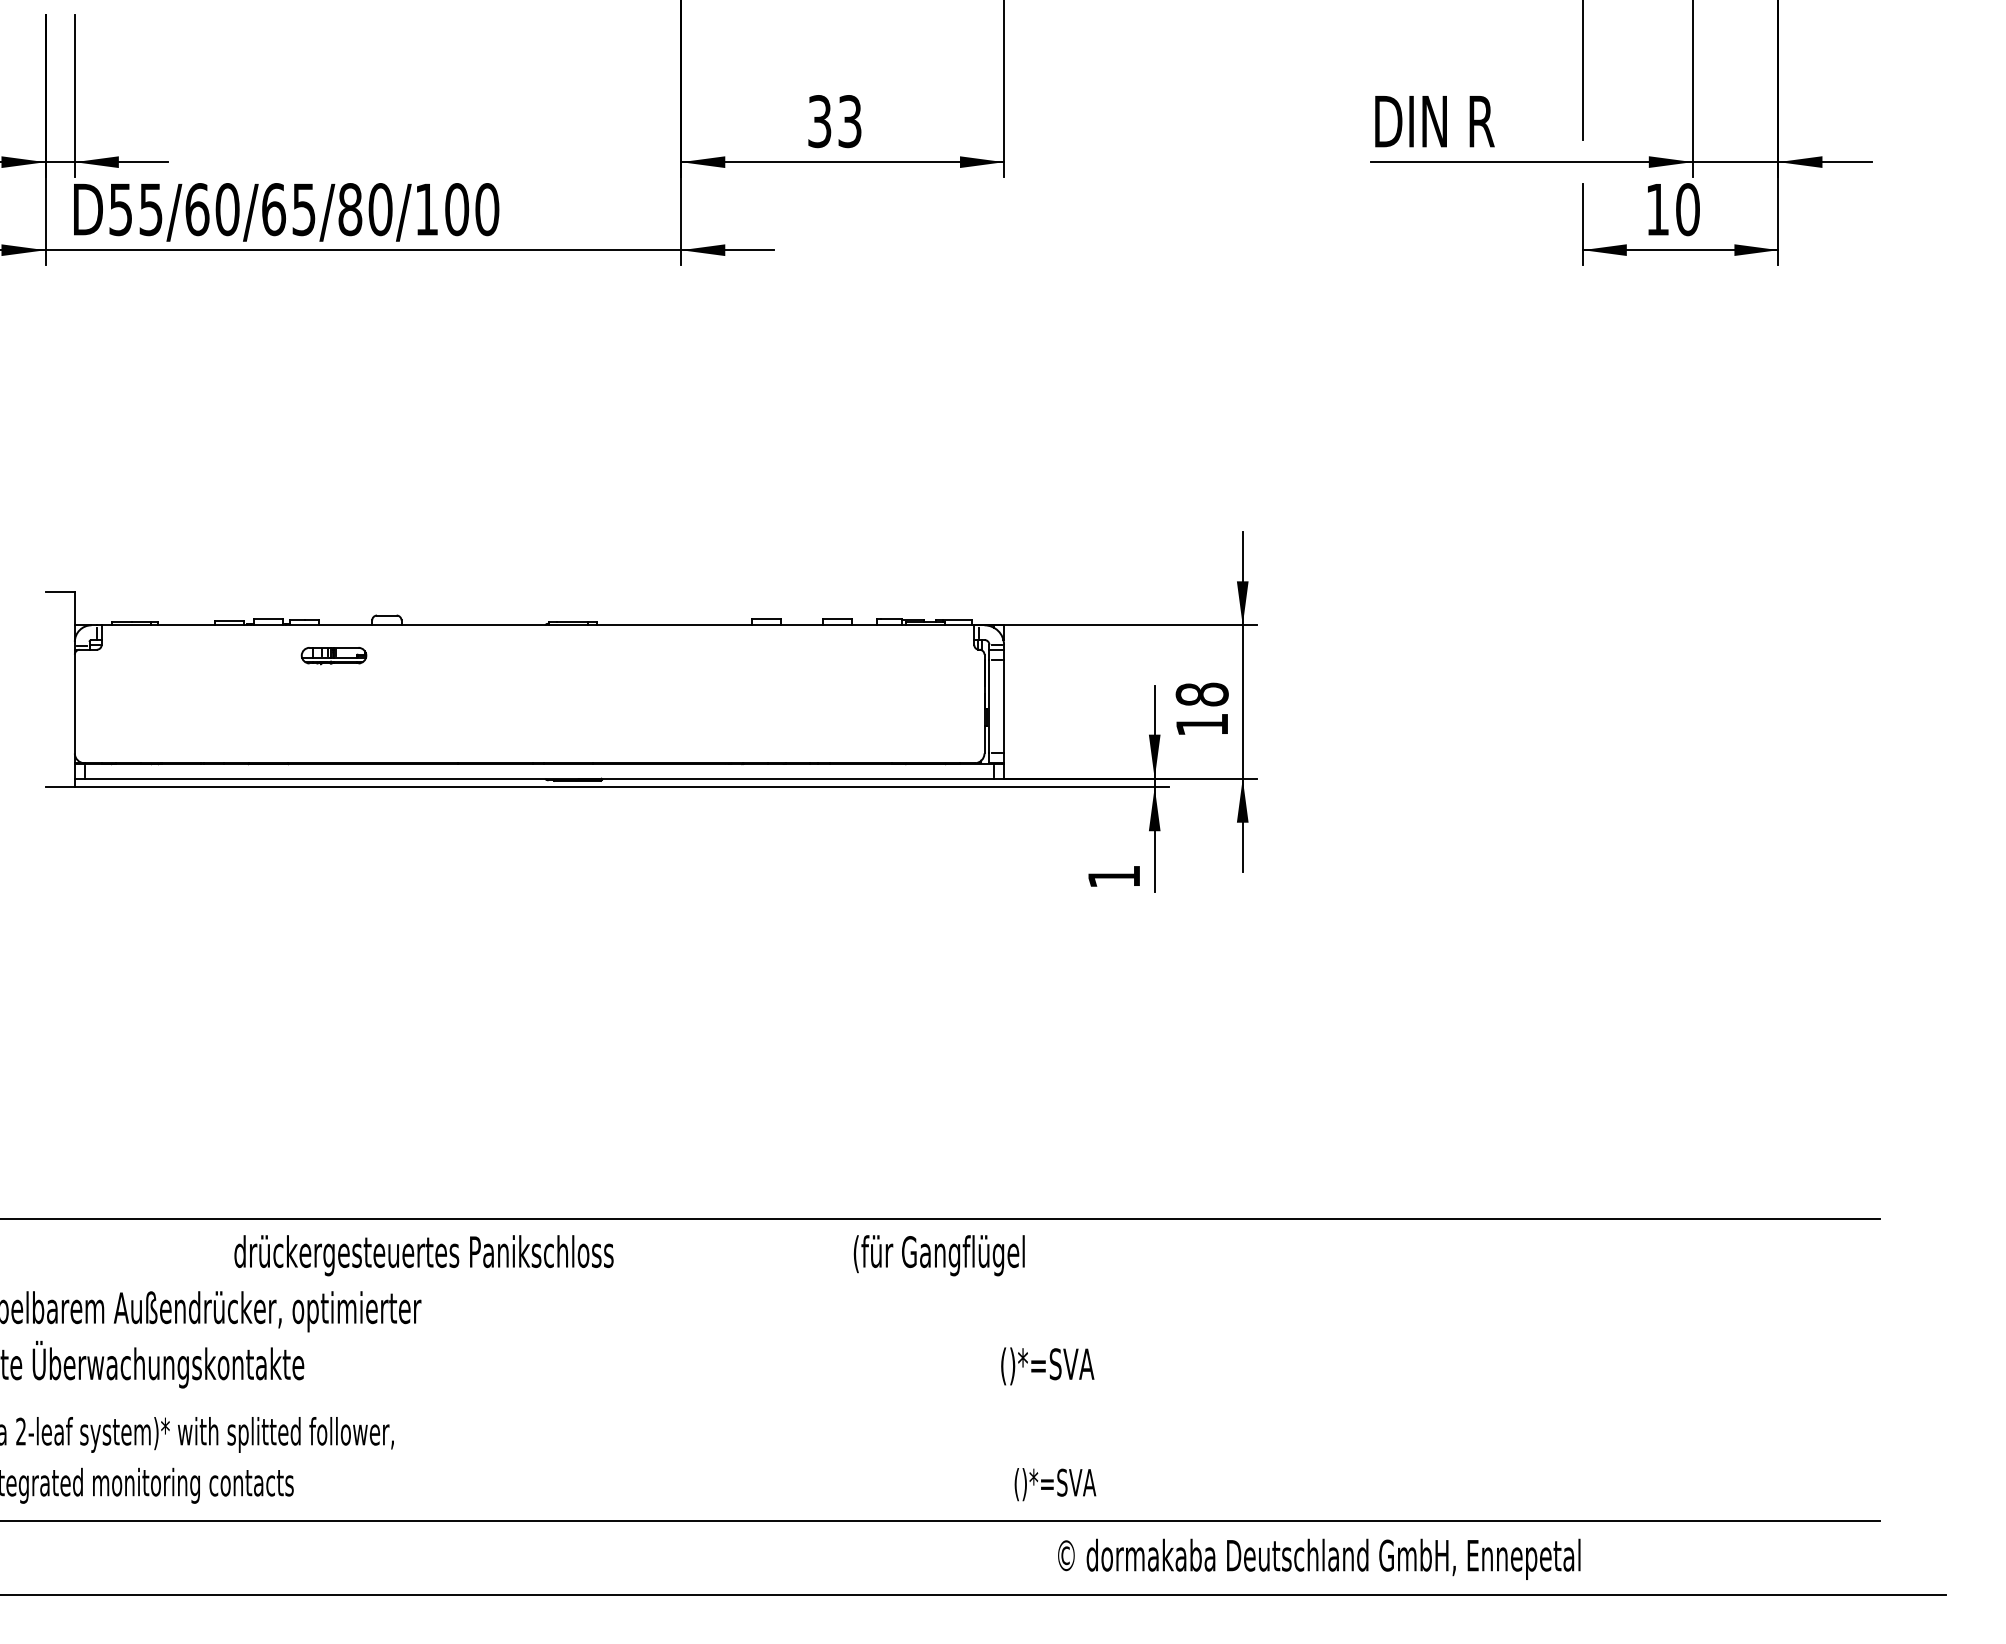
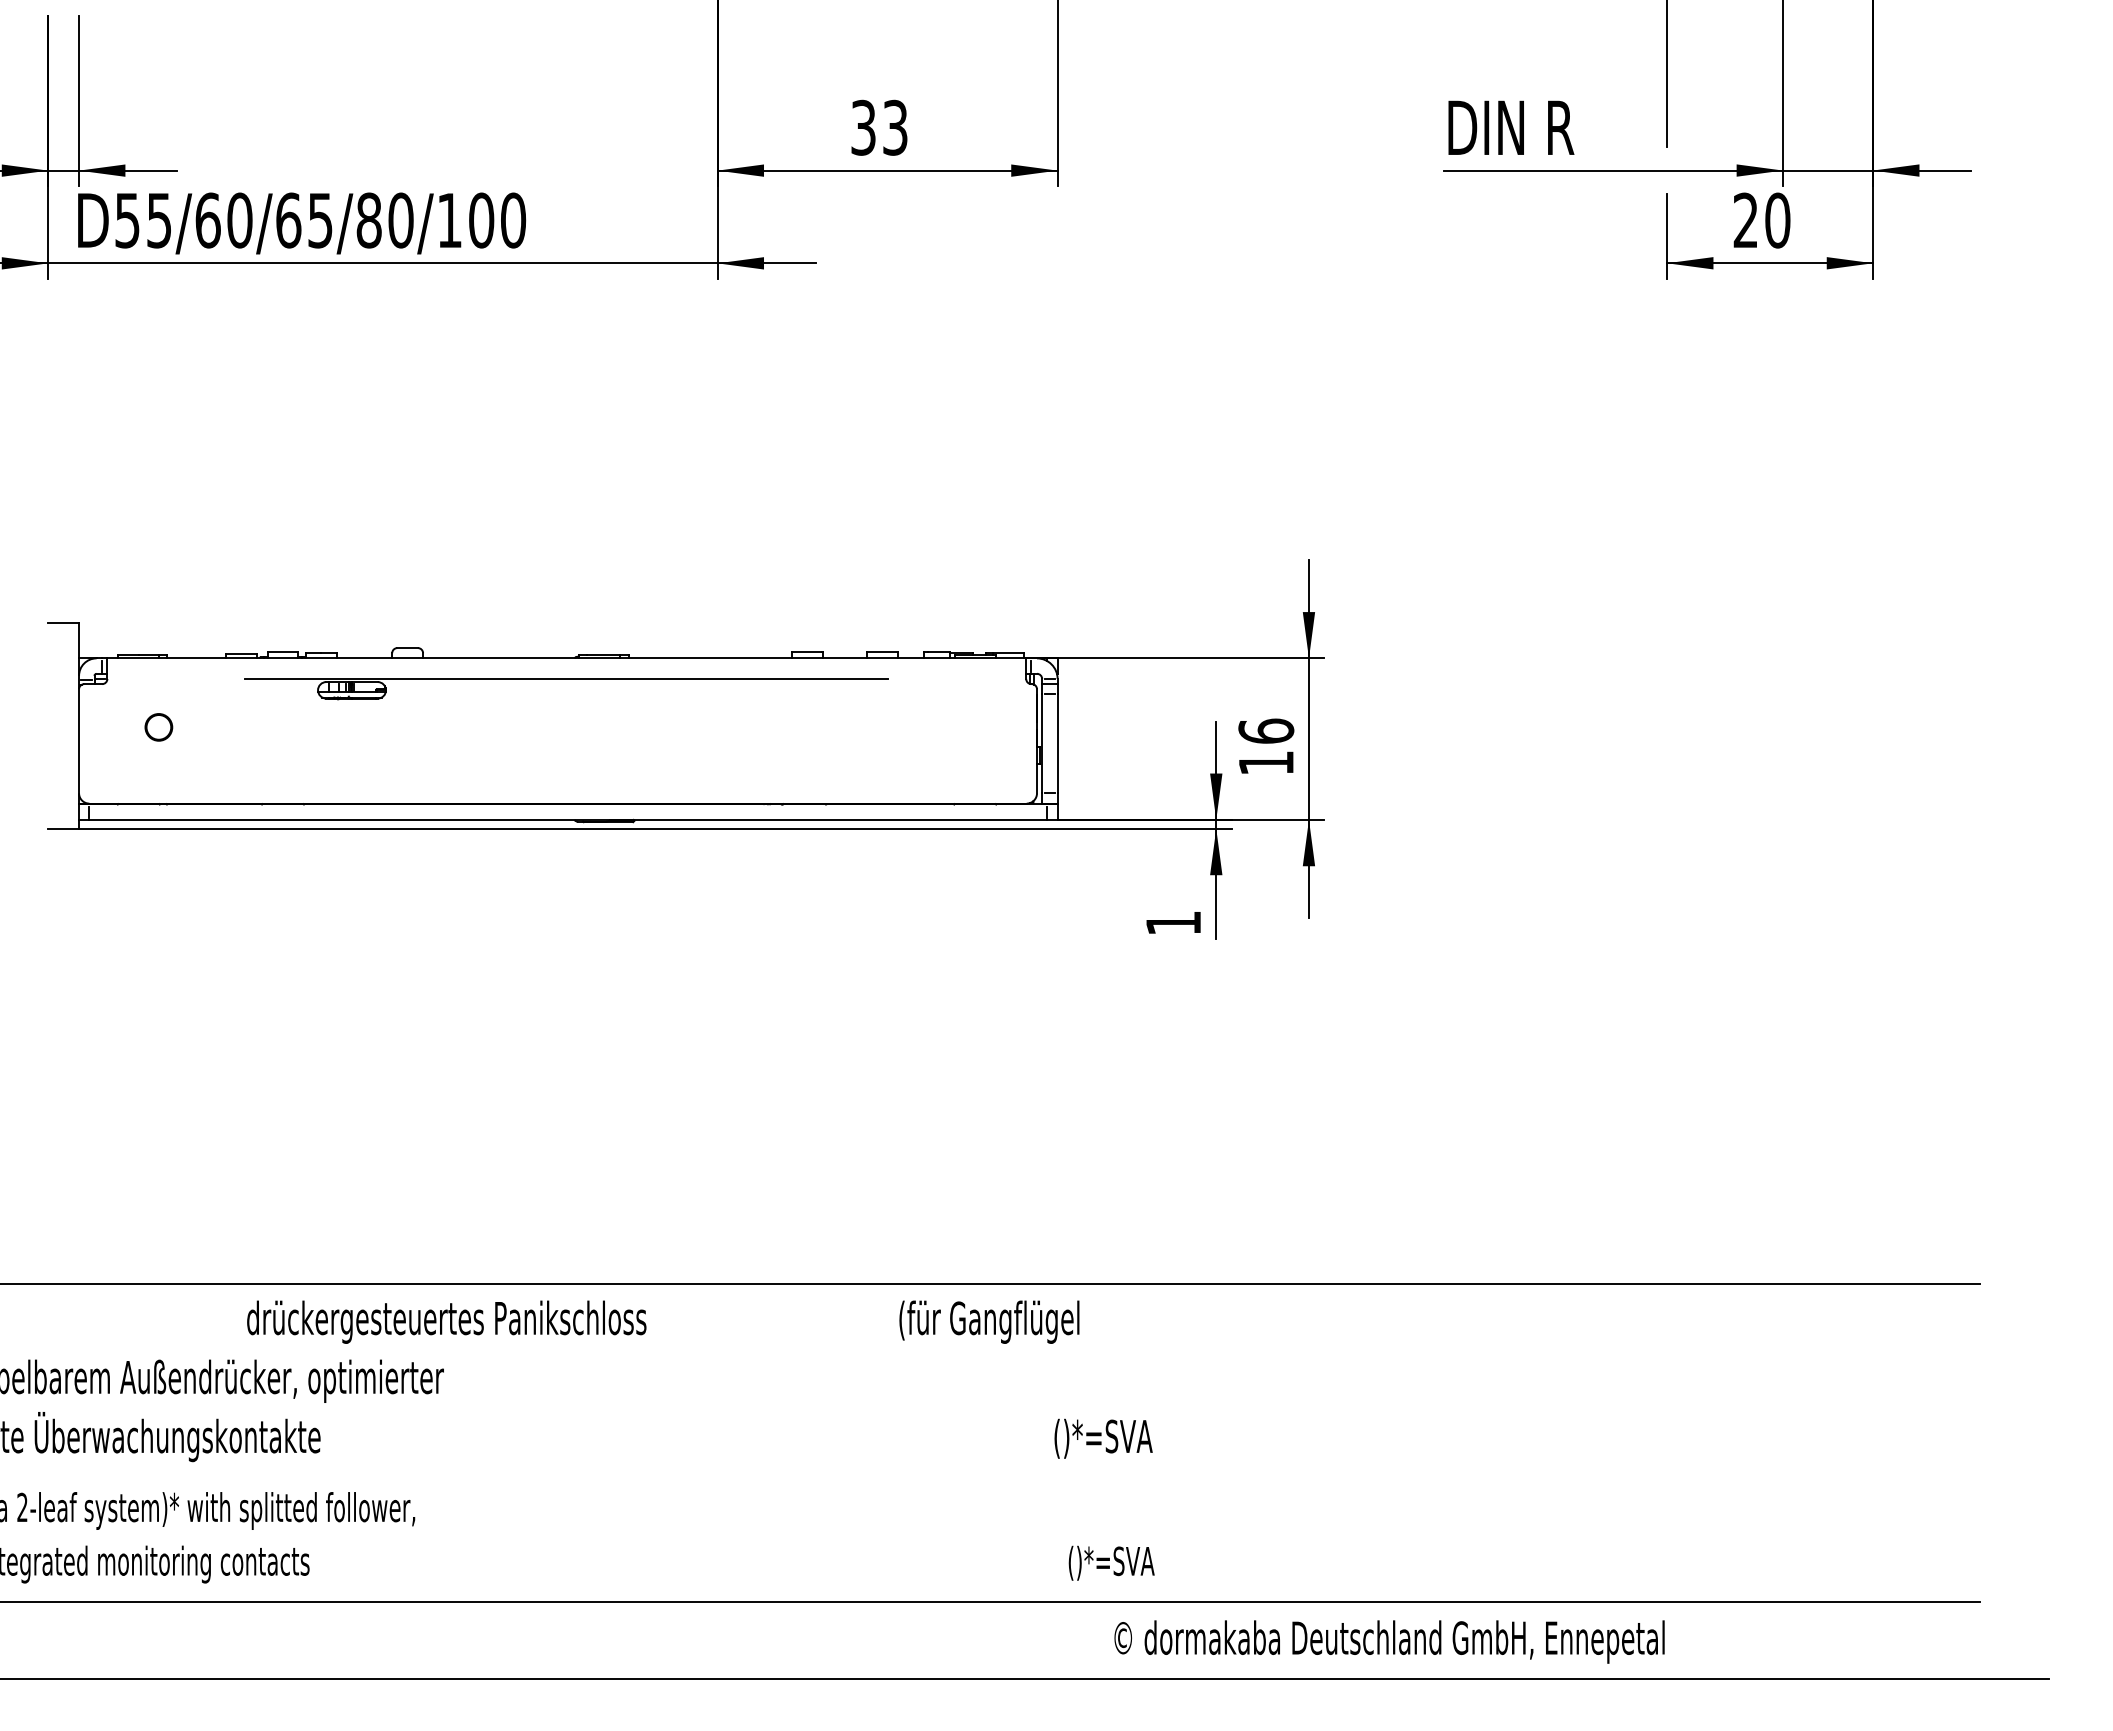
text: (1657, 209) -> (1745, 220), 10 -> 20
line: (537, 644) -> (566, 678), added
circle: (150, 690) -> (158, 727), added
text: (1201, 694) -> (1265, 731), 18 -> 16

